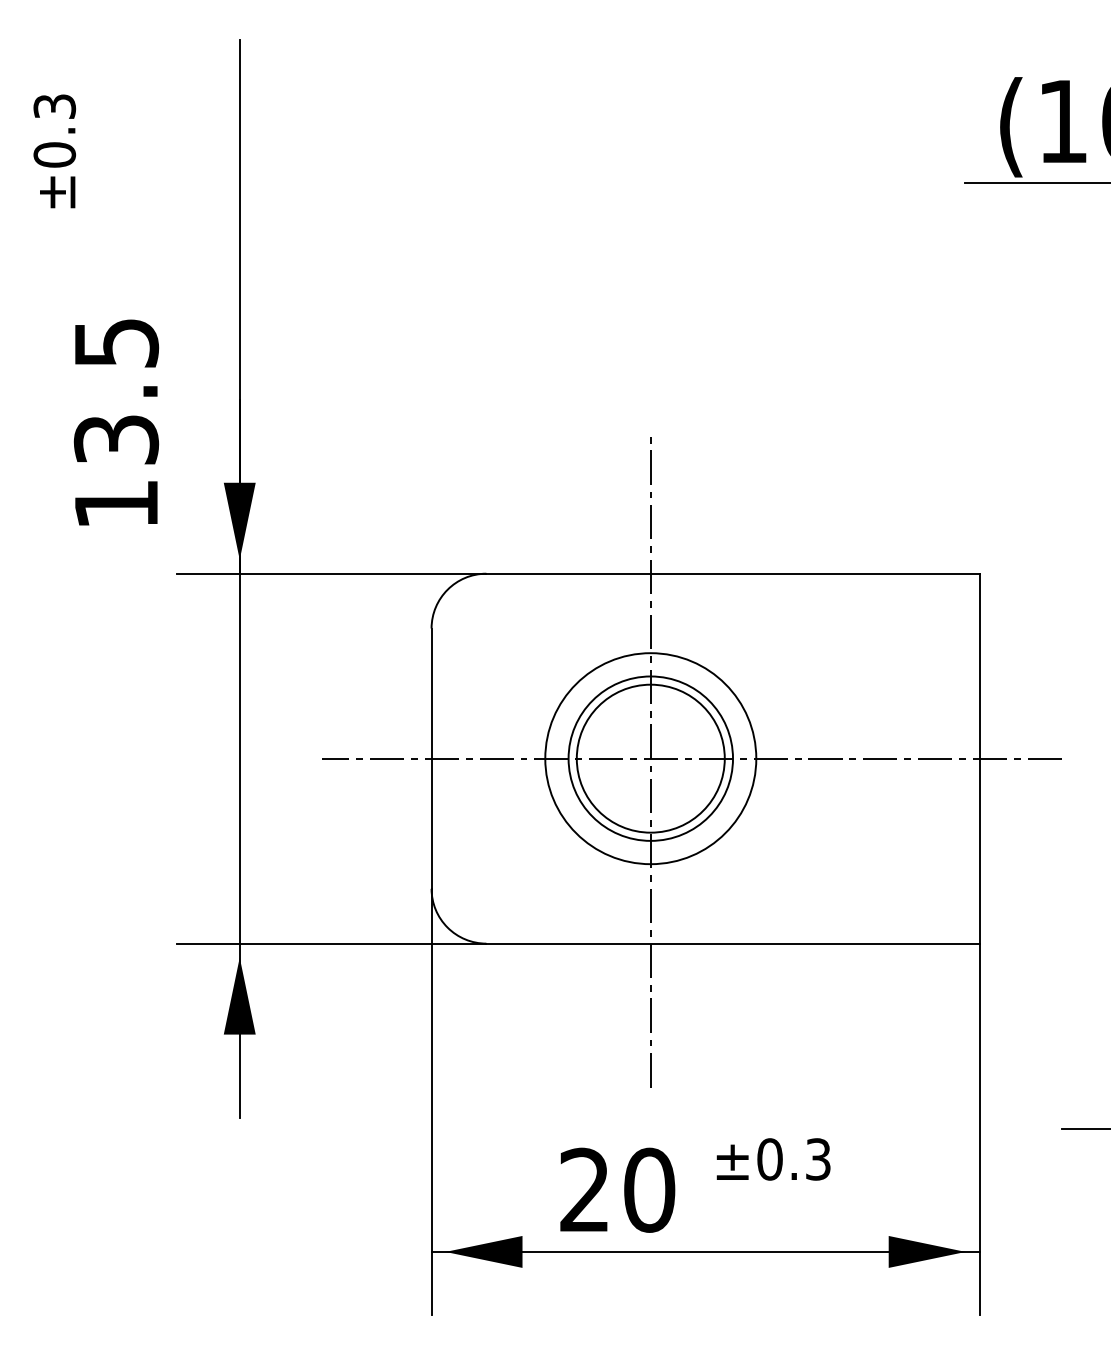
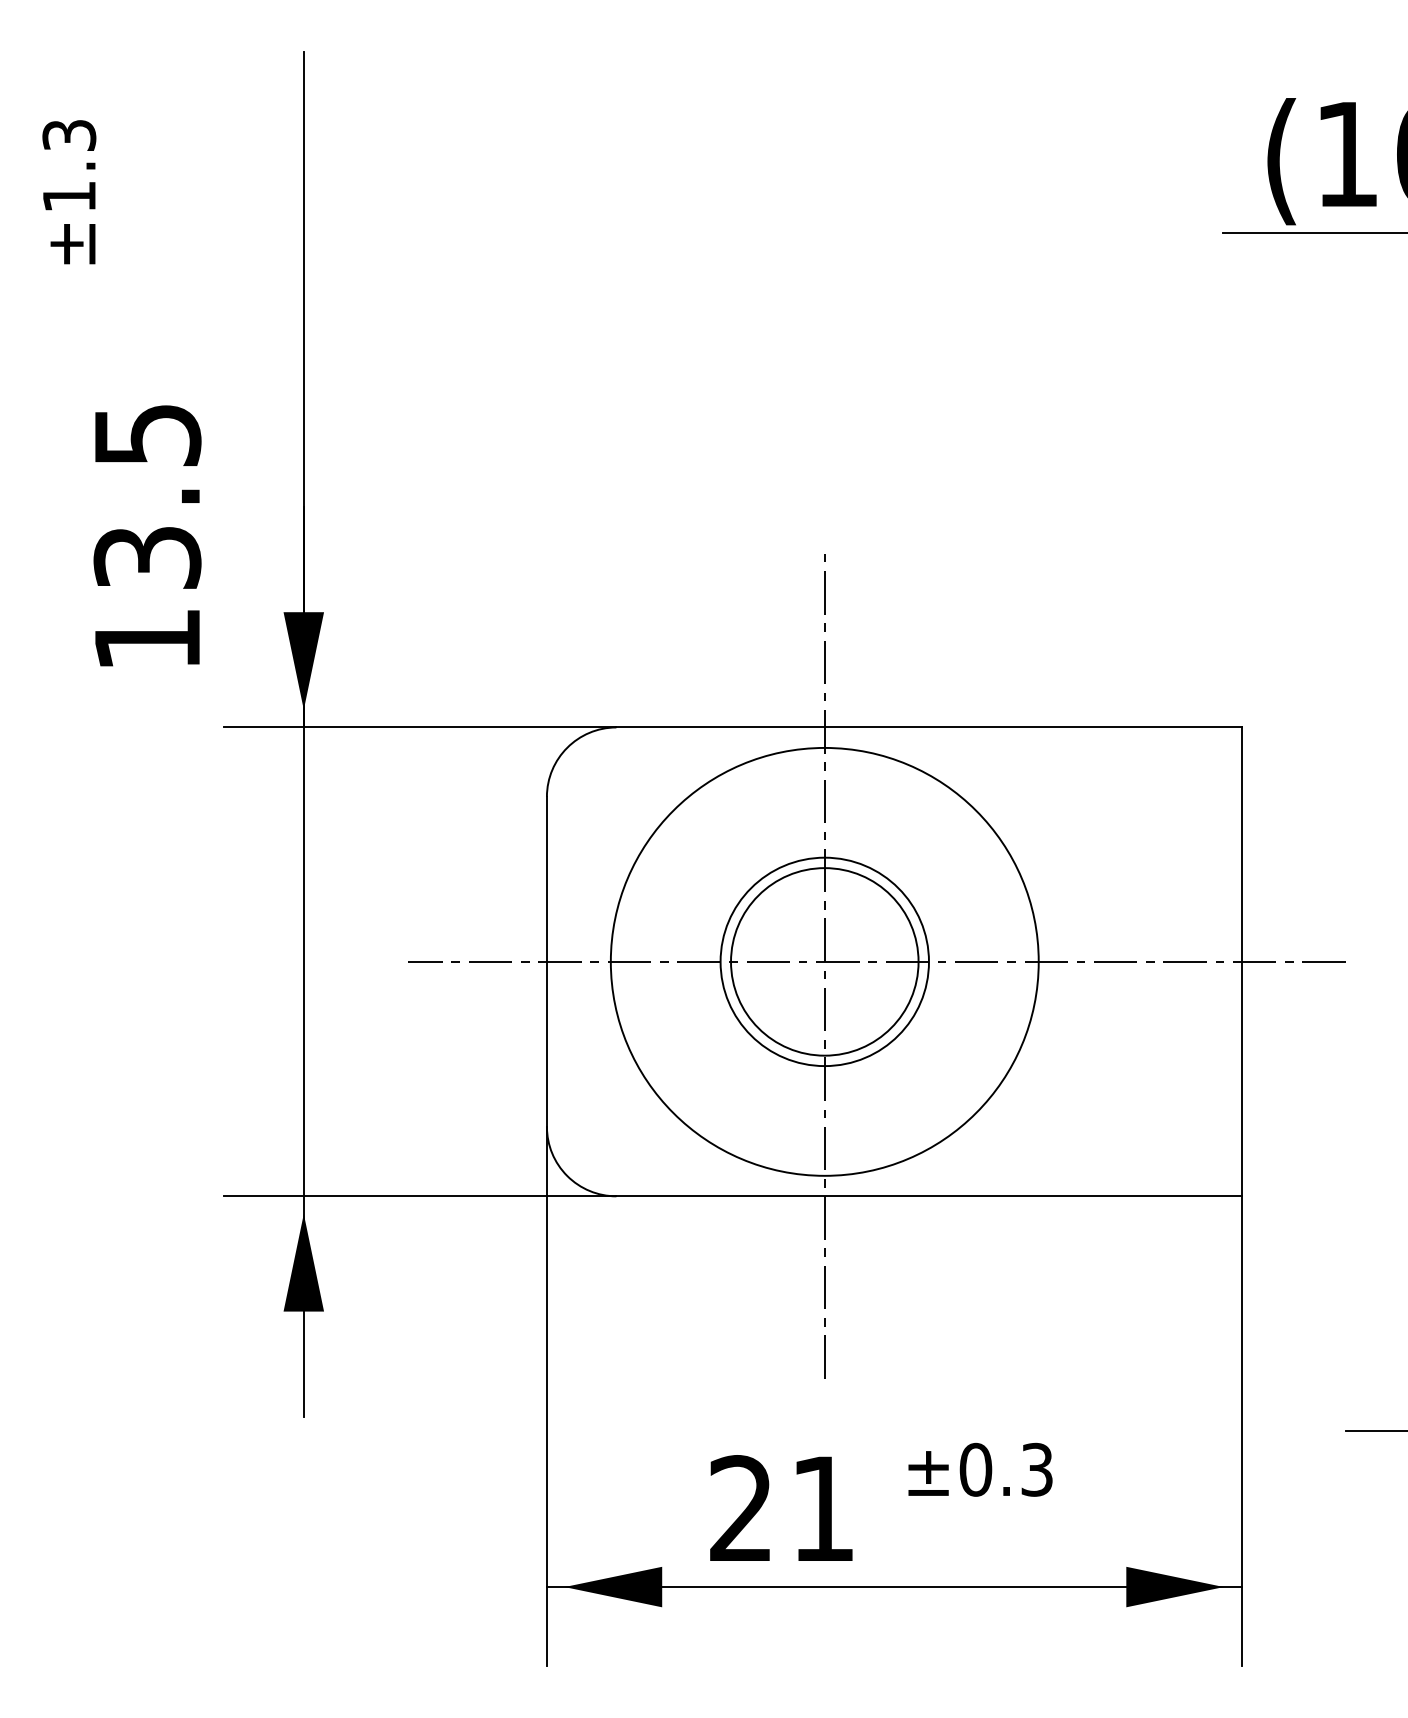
text: (54, 154) -> (69, 196), ±0.3 -> ±1.3
circle: (650, 758) -> (824, 961), size x1.6
text: (649, 1189) -> (823, 1508), 20 -> 21

